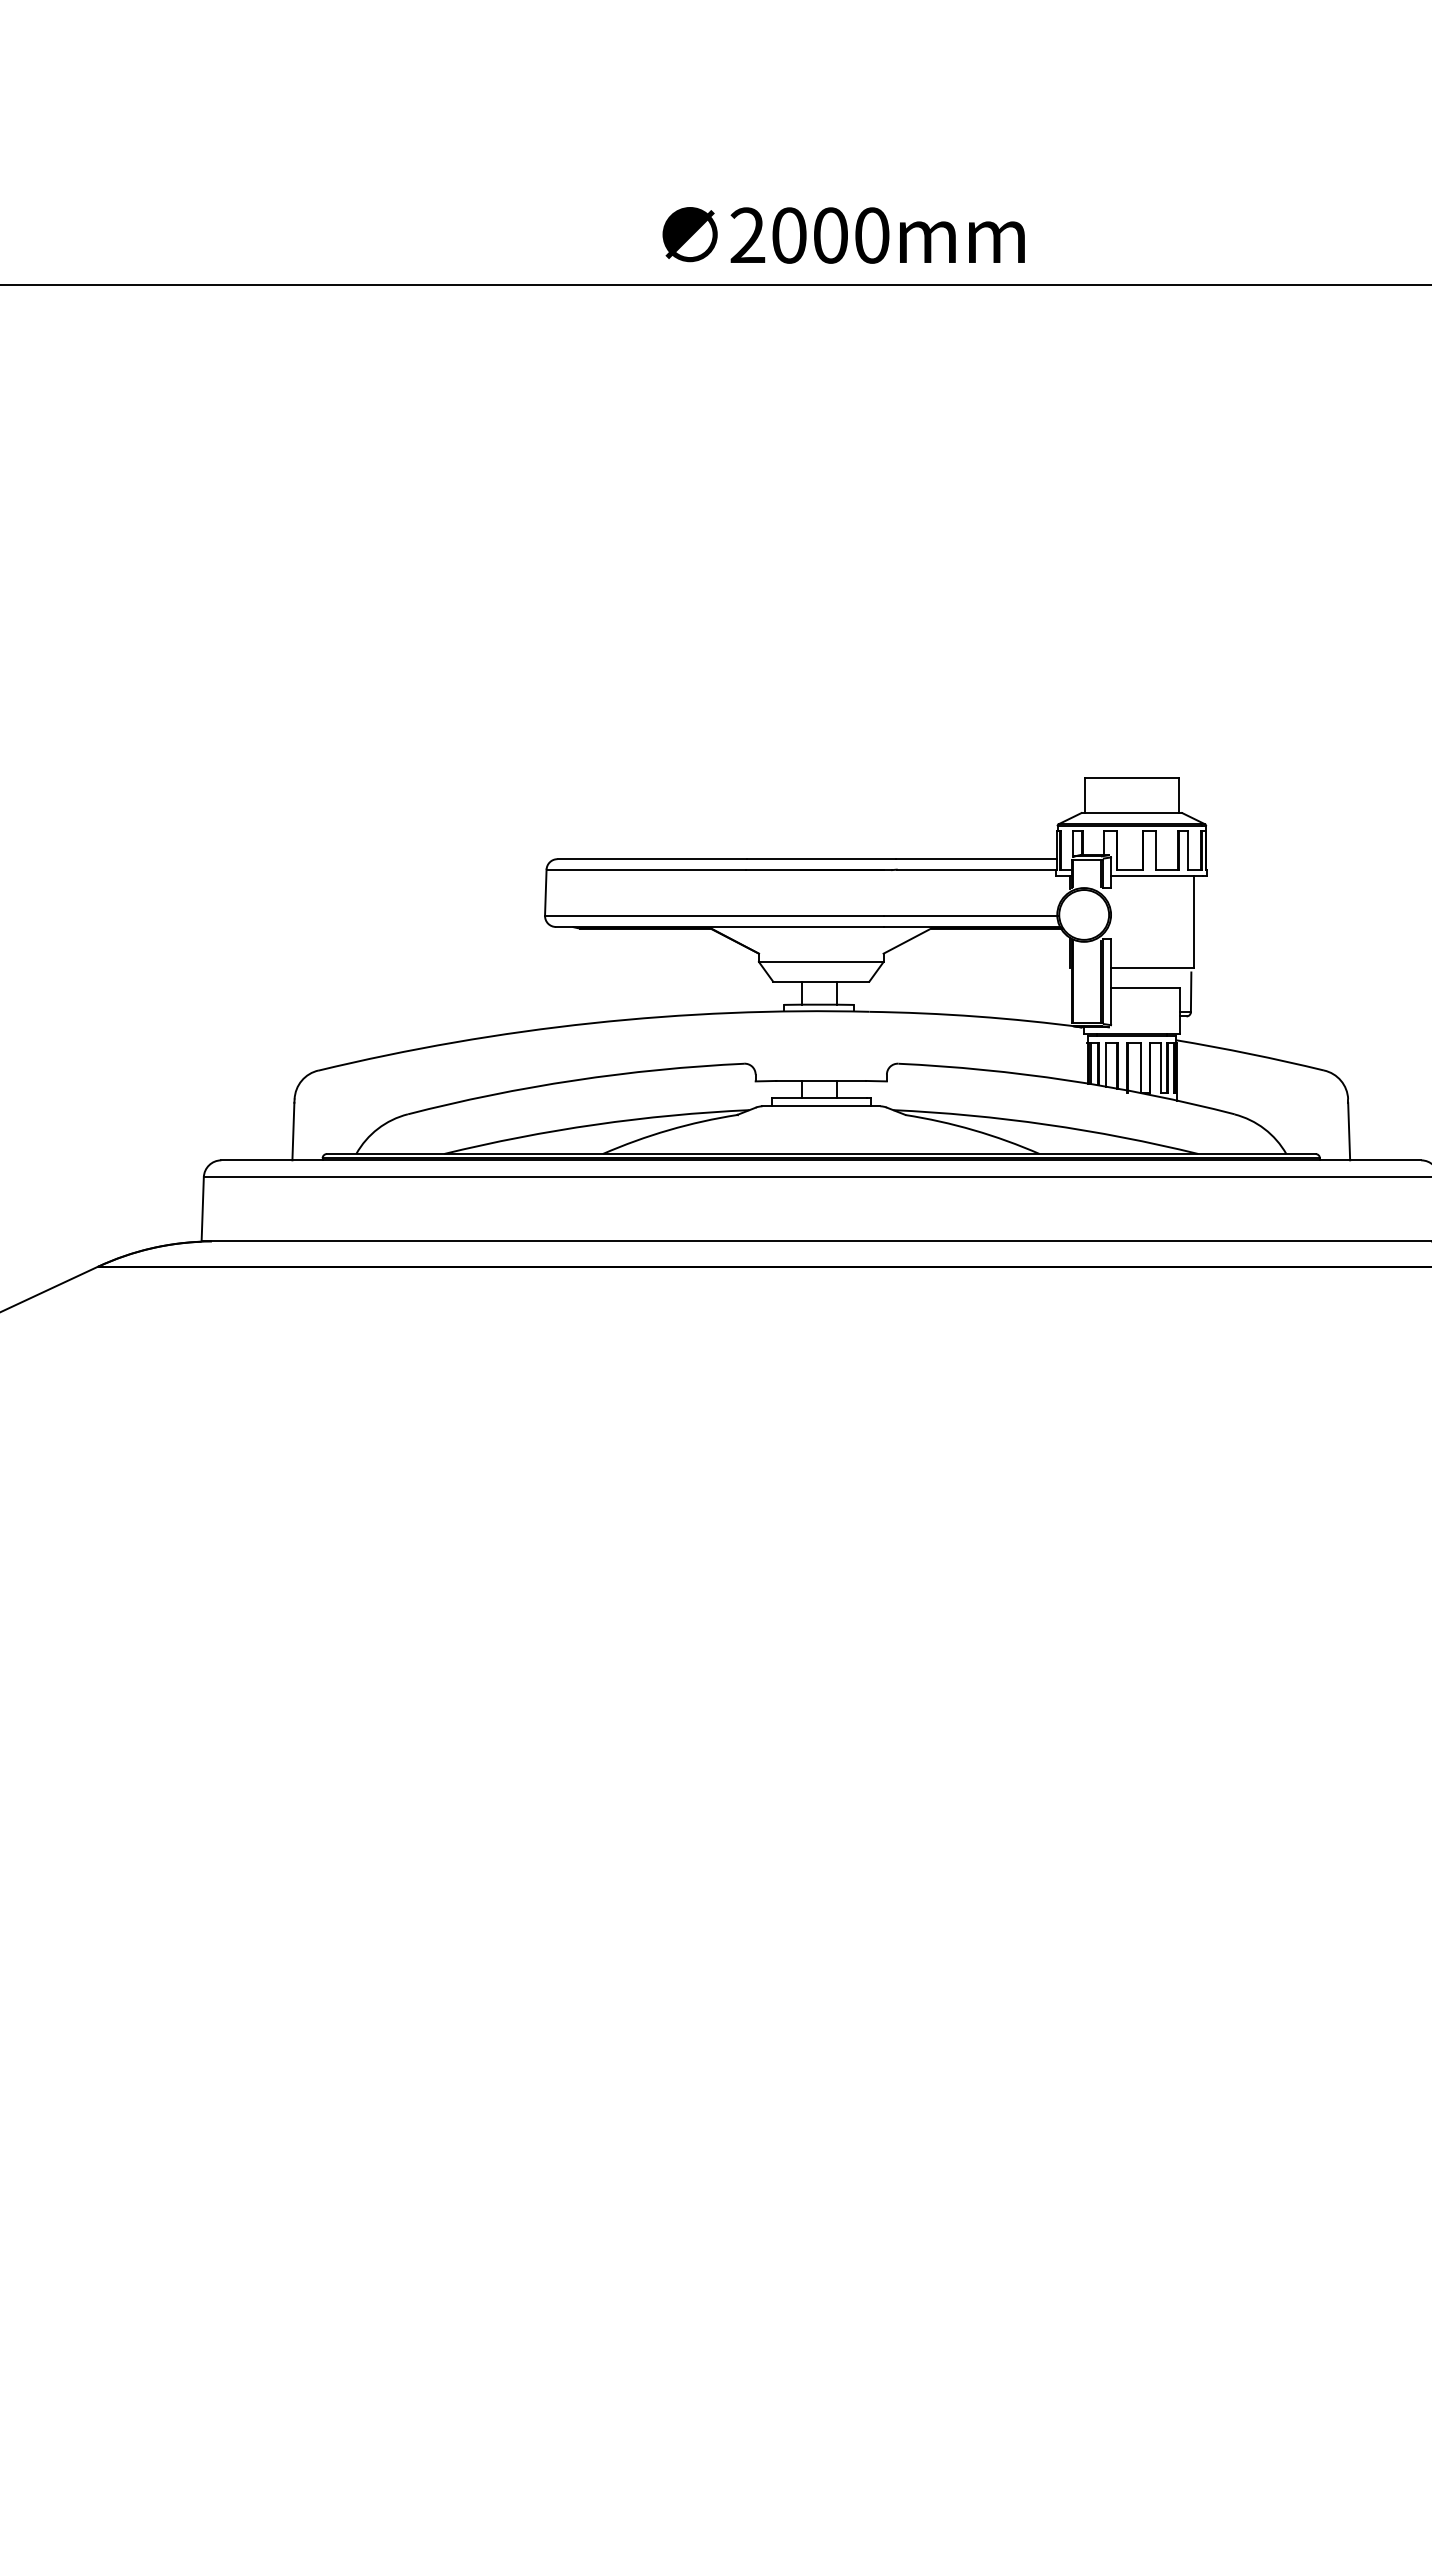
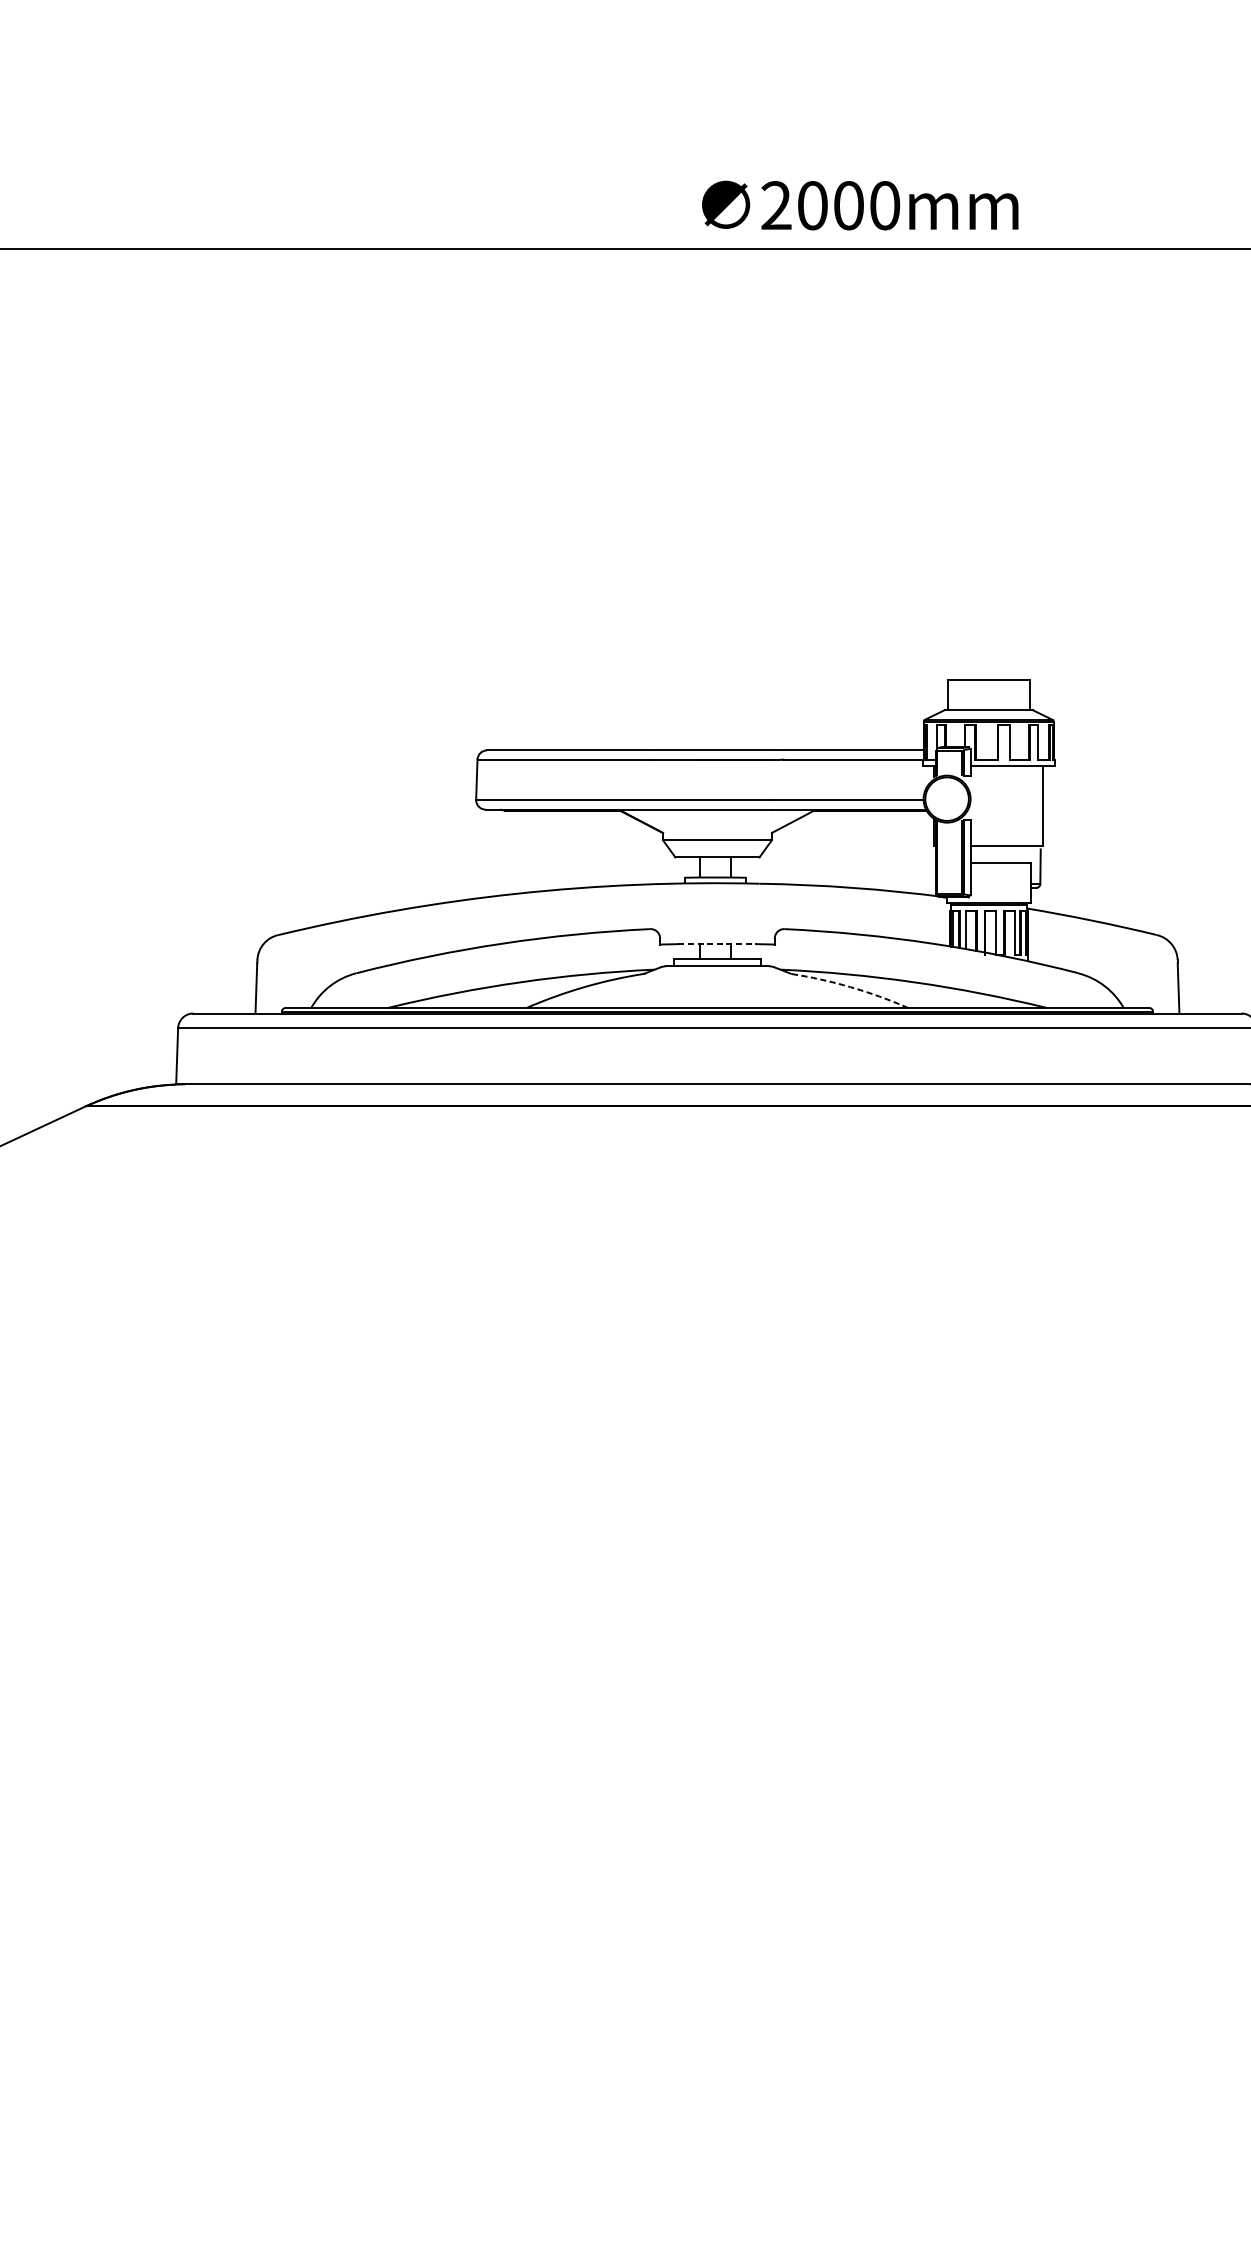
text: (843, 235) -> (860, 205), moved
line: (821, 1080) -> (717, 943), solid -> dashed
arc: (973, 1130) -> (850, 987), solid -> dashed

